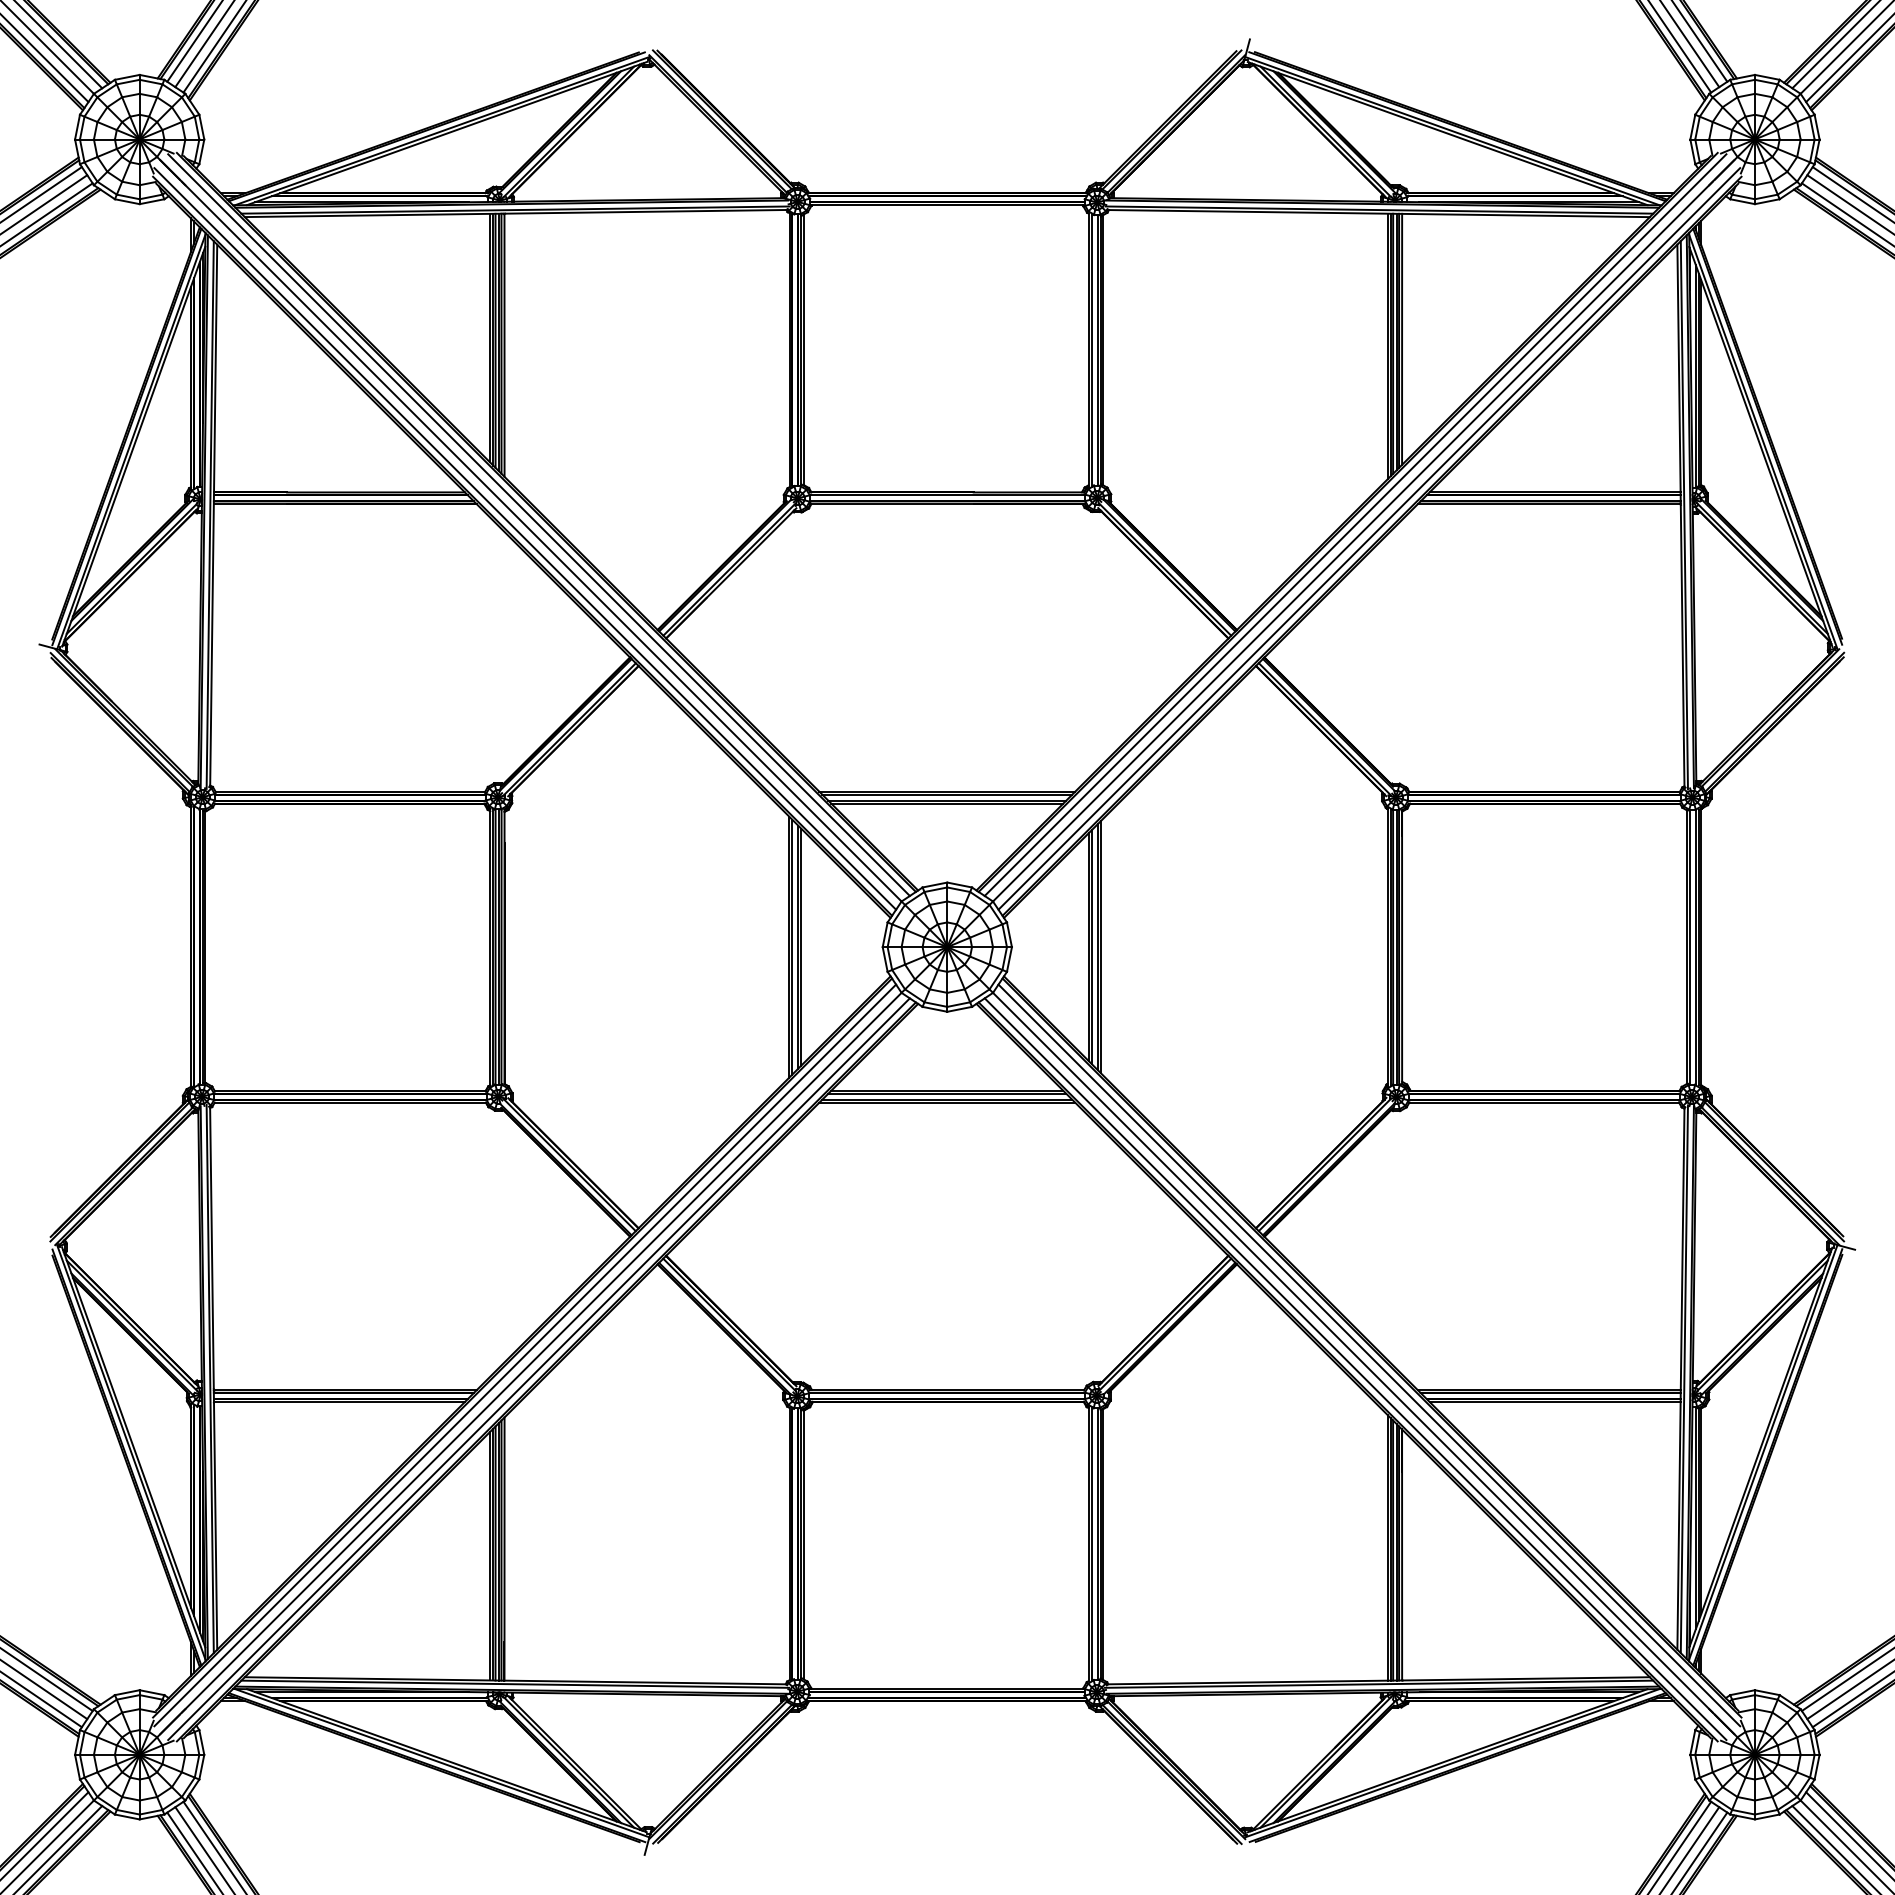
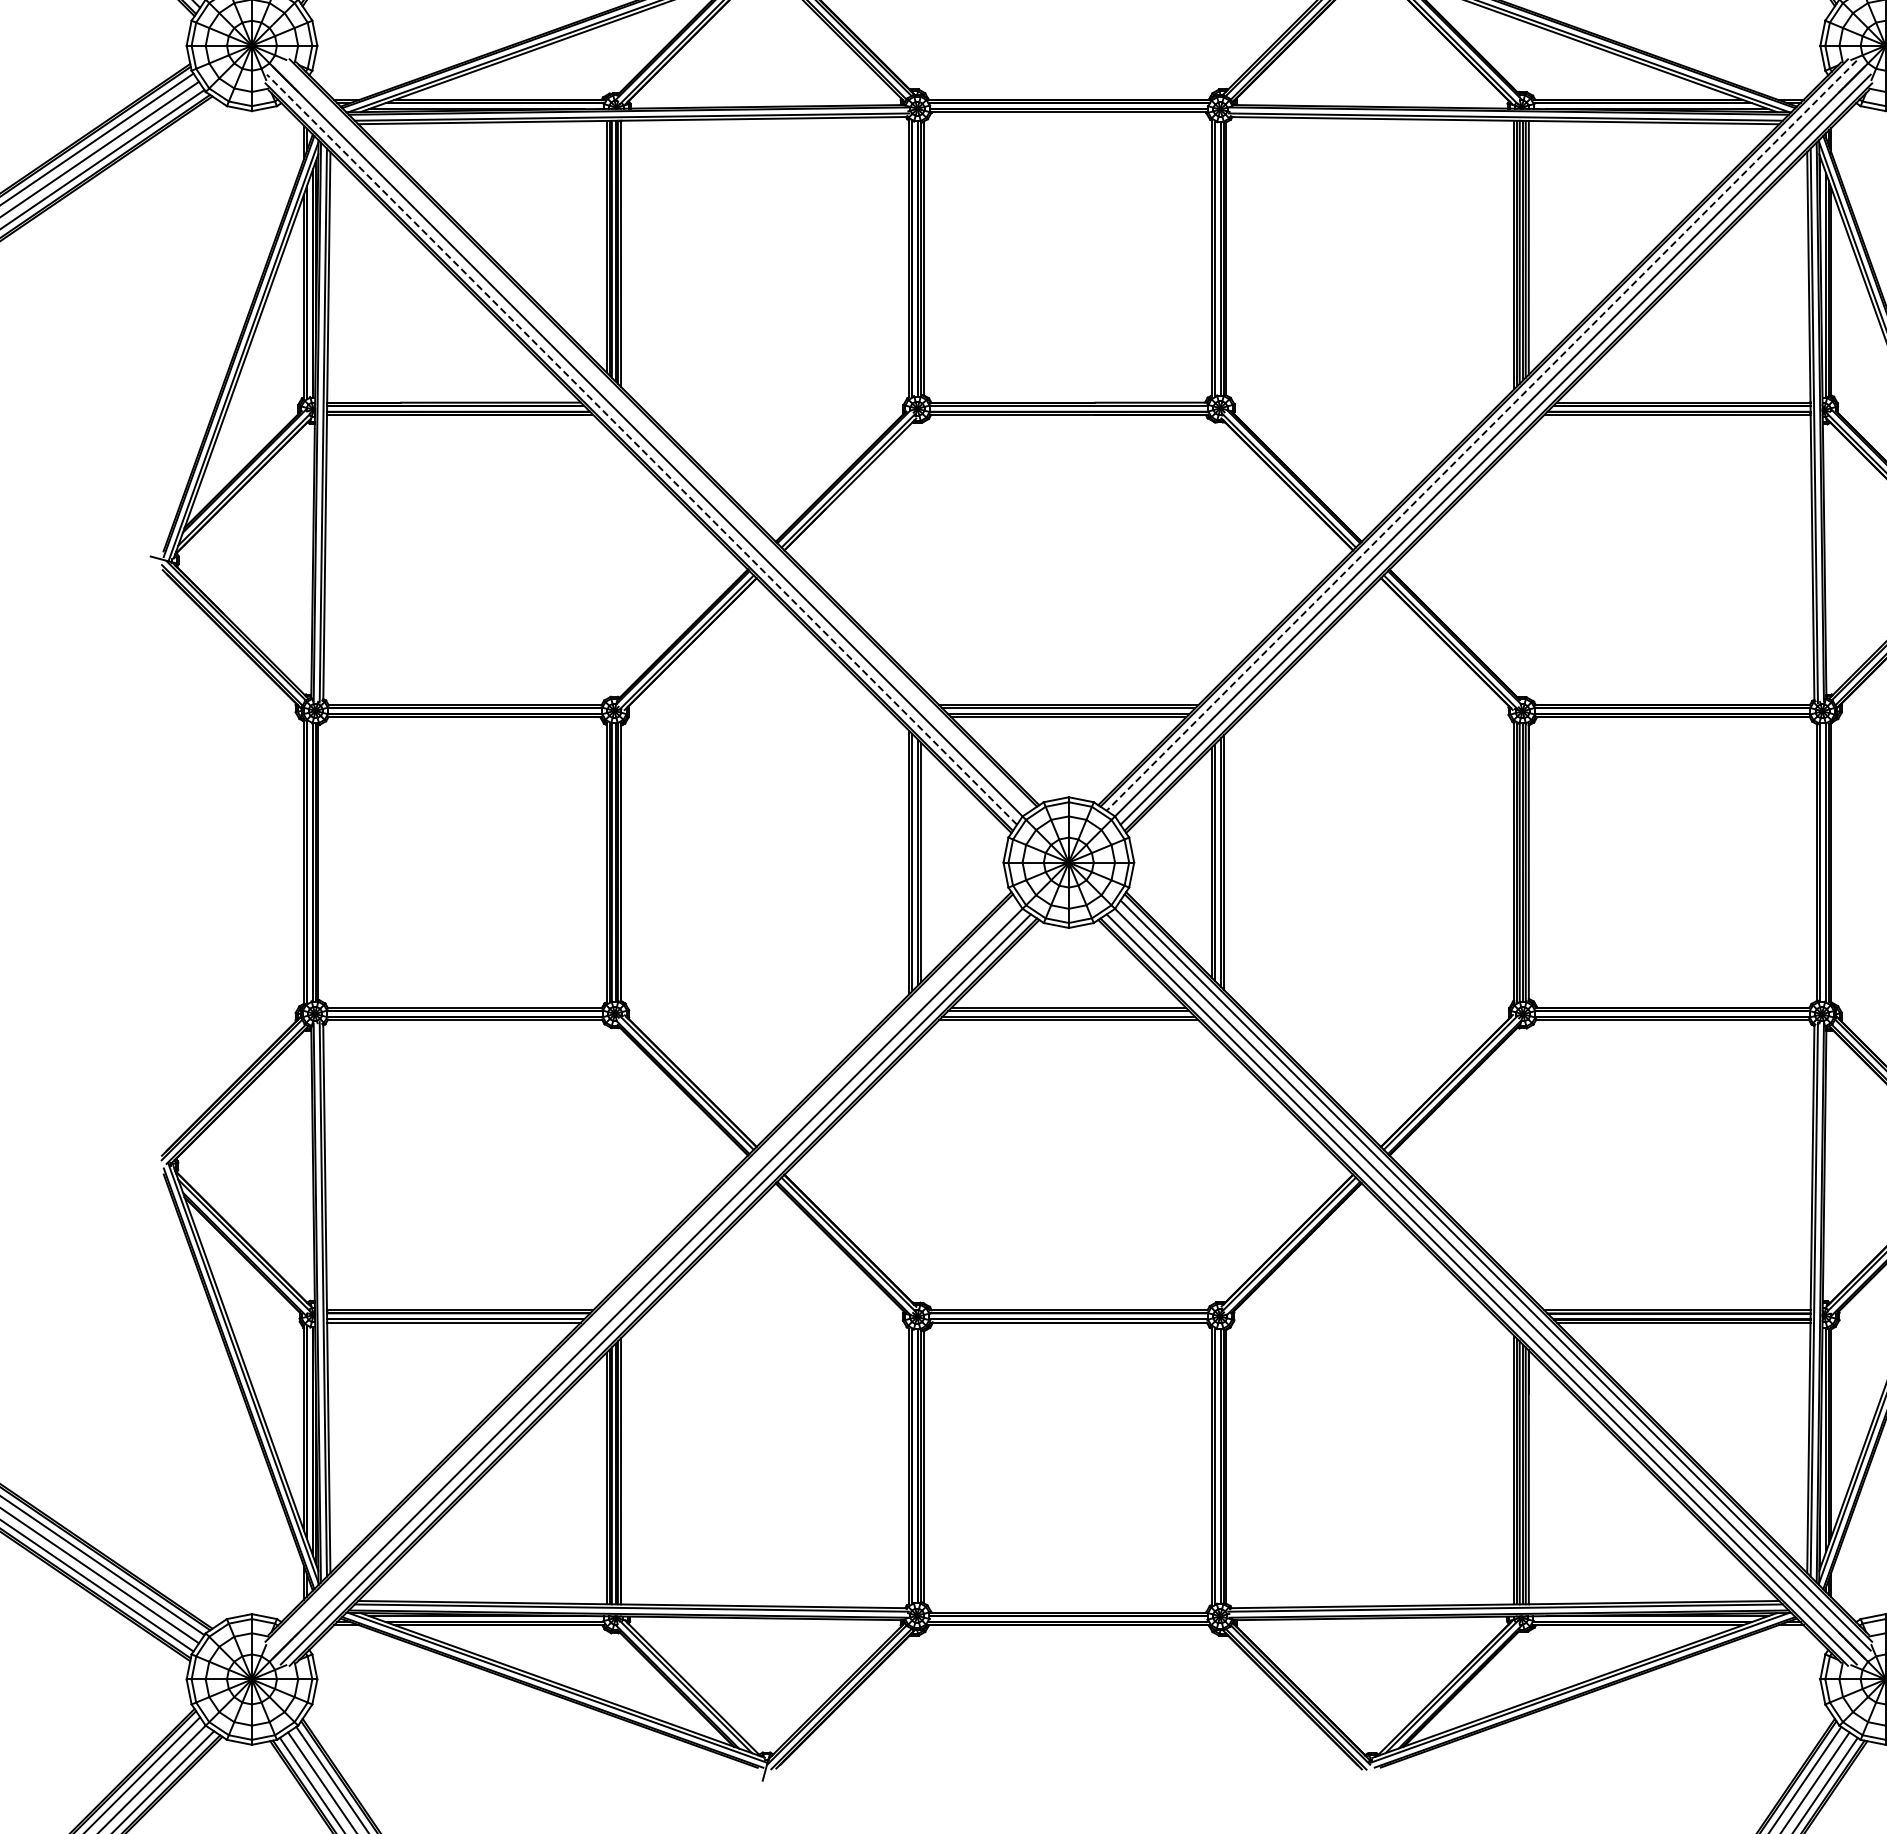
line: (538, 524) -> (655, 435), removed
line: (1355, 525) -> (1481, 436), solid -> dashed
line: (524, 538) -> (641, 449), solid -> dashed
line: (525, 1355) -> (642, 1275), removed

